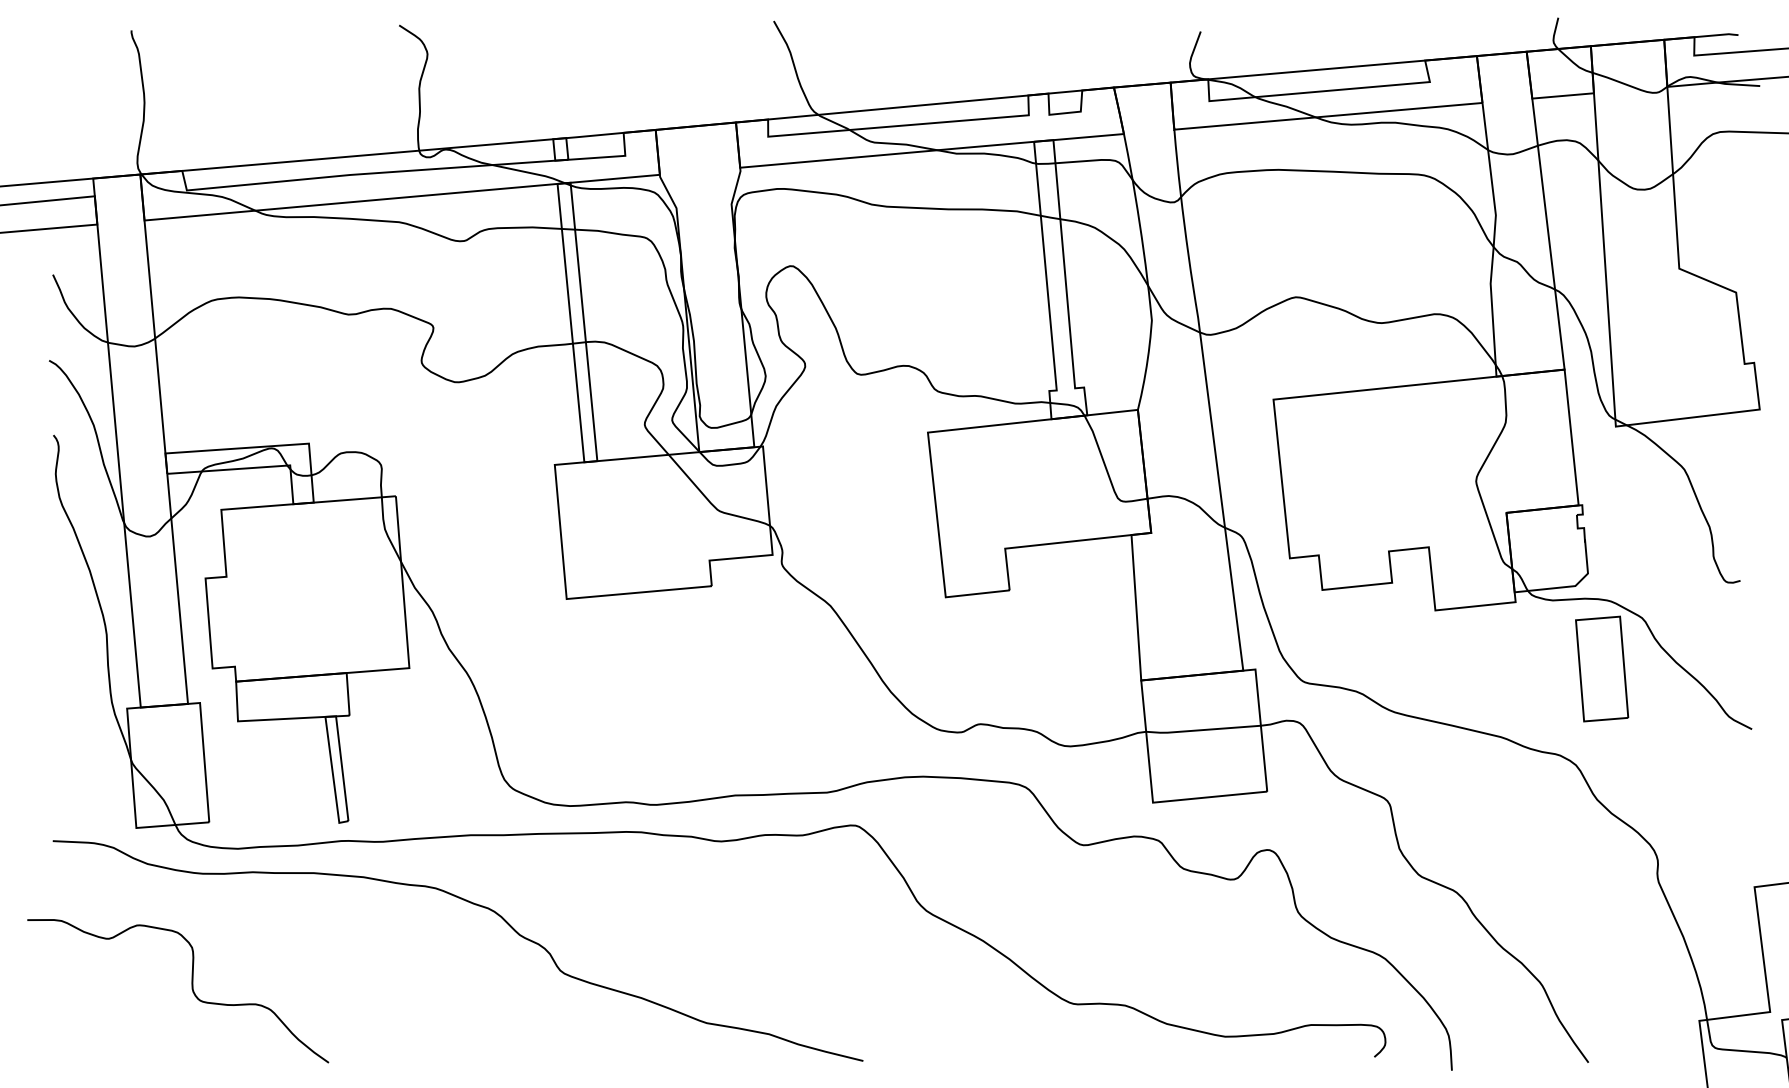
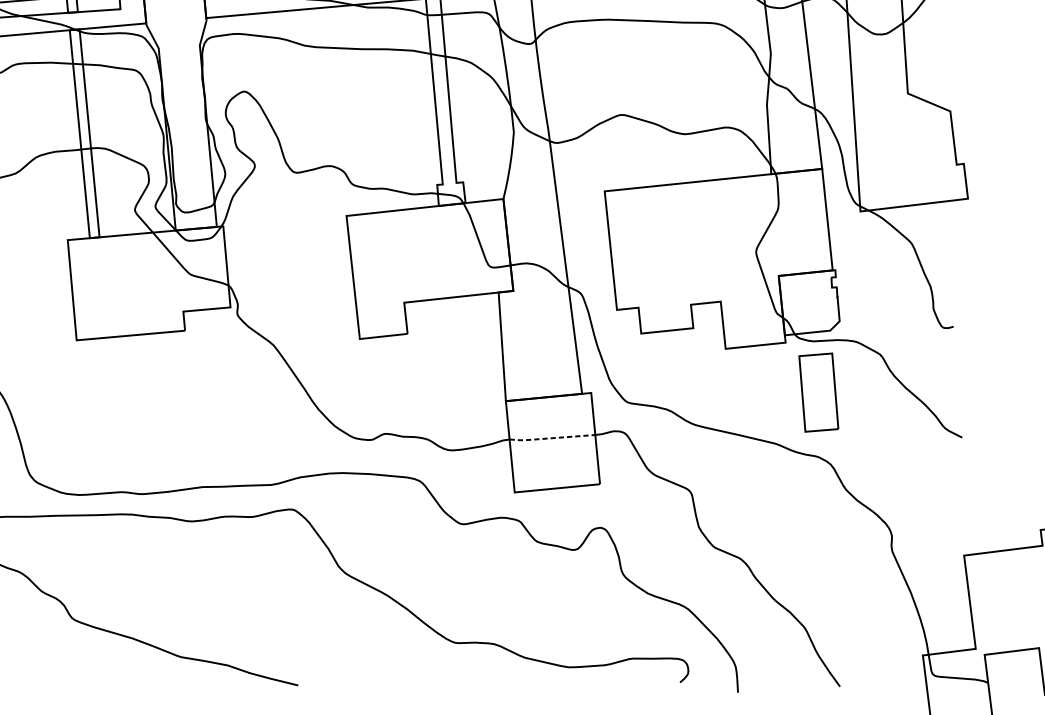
part: (1602, 668) -> (819, 392), moved
line: (1202, 730) -> (551, 438), solid -> dashed

